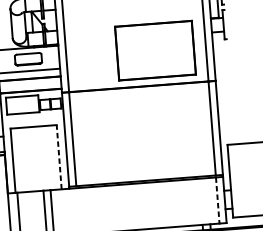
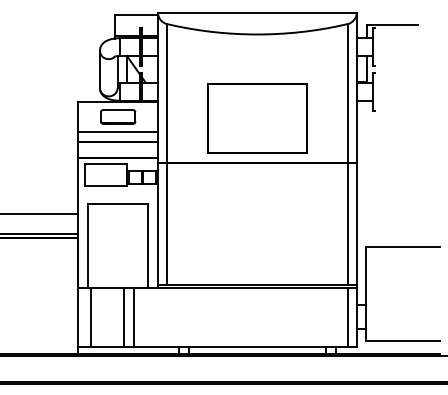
part: (155, 50) -> (257, 118), moved
line: (58, 157) -> (147, 246), dashed -> solid
line: (217, 200) -> (347, 317), dashed -> solid

